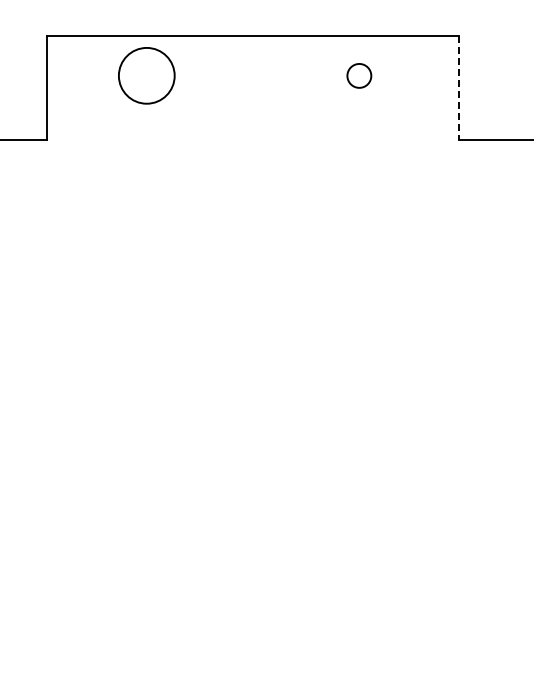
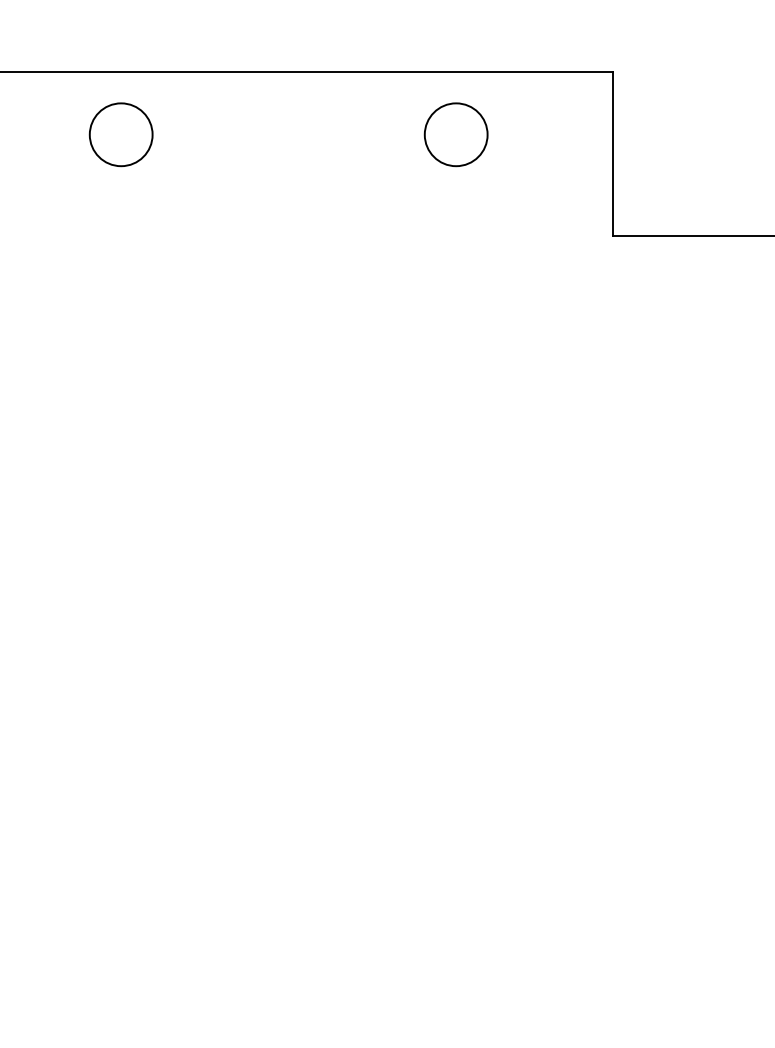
circle: (146, 75) -> (120, 134), size x0.71
circle: (359, 75) -> (456, 134), size x1.67
line: (458, 88) -> (612, 154), dashed -> solid

